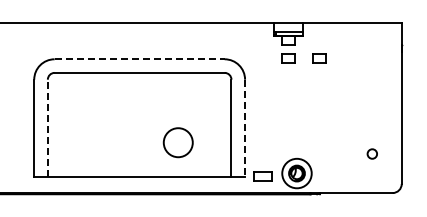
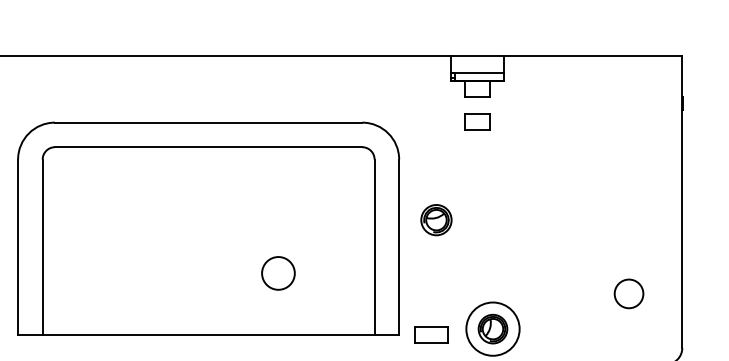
part: (319, 58) -> (533, 121), removed
line: (140, 59) -> (210, 123), dashed -> solid
part: (265, 113) -> (436, 220), added
line: (47, 128) -> (42, 247), dashed -> solid
line: (245, 128) -> (399, 247), dashed -> solid
circle: (178, 142) -> (278, 273), size x0.62
circle: (372, 153) -> (629, 292), size x1.67

